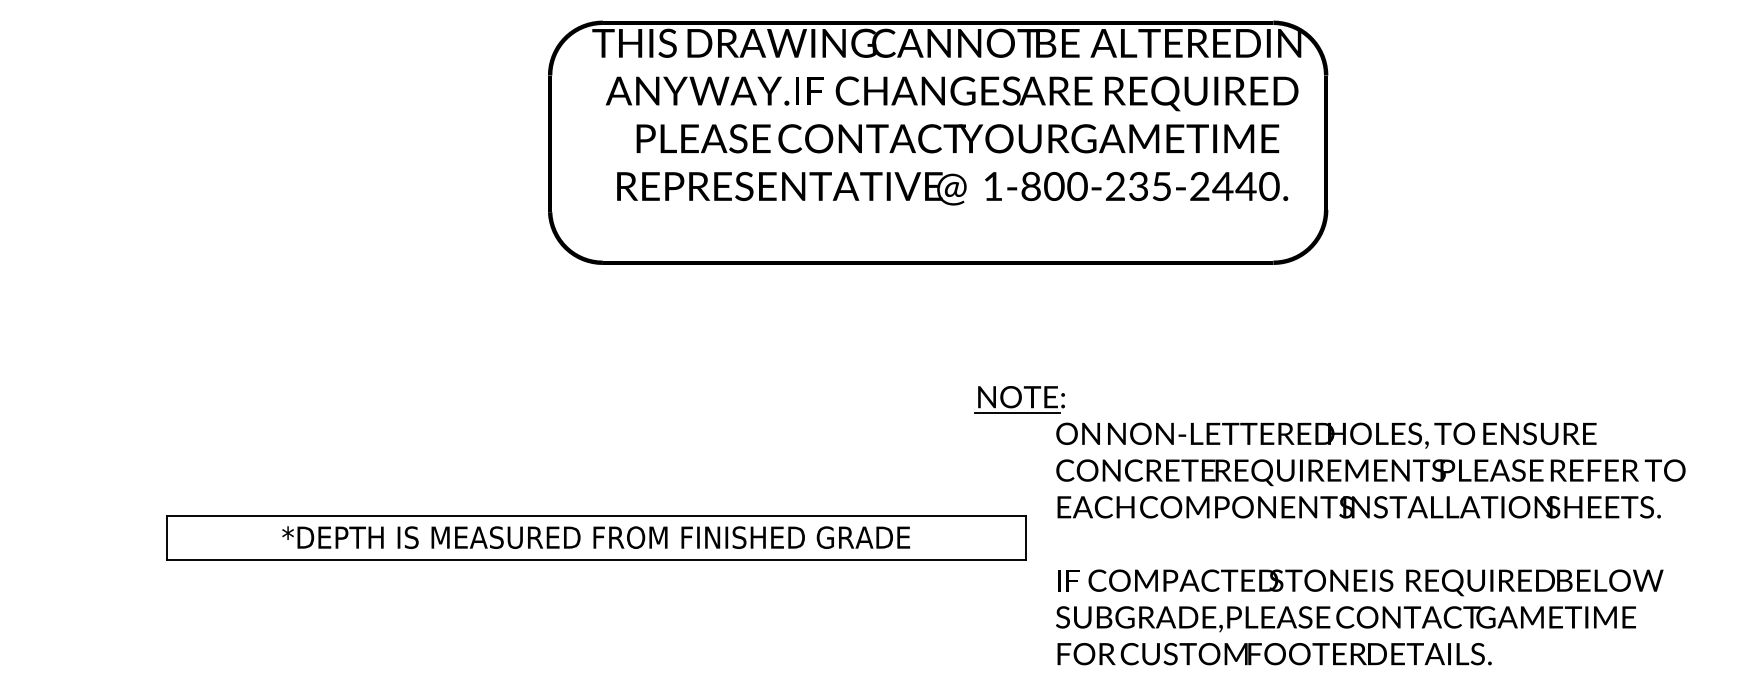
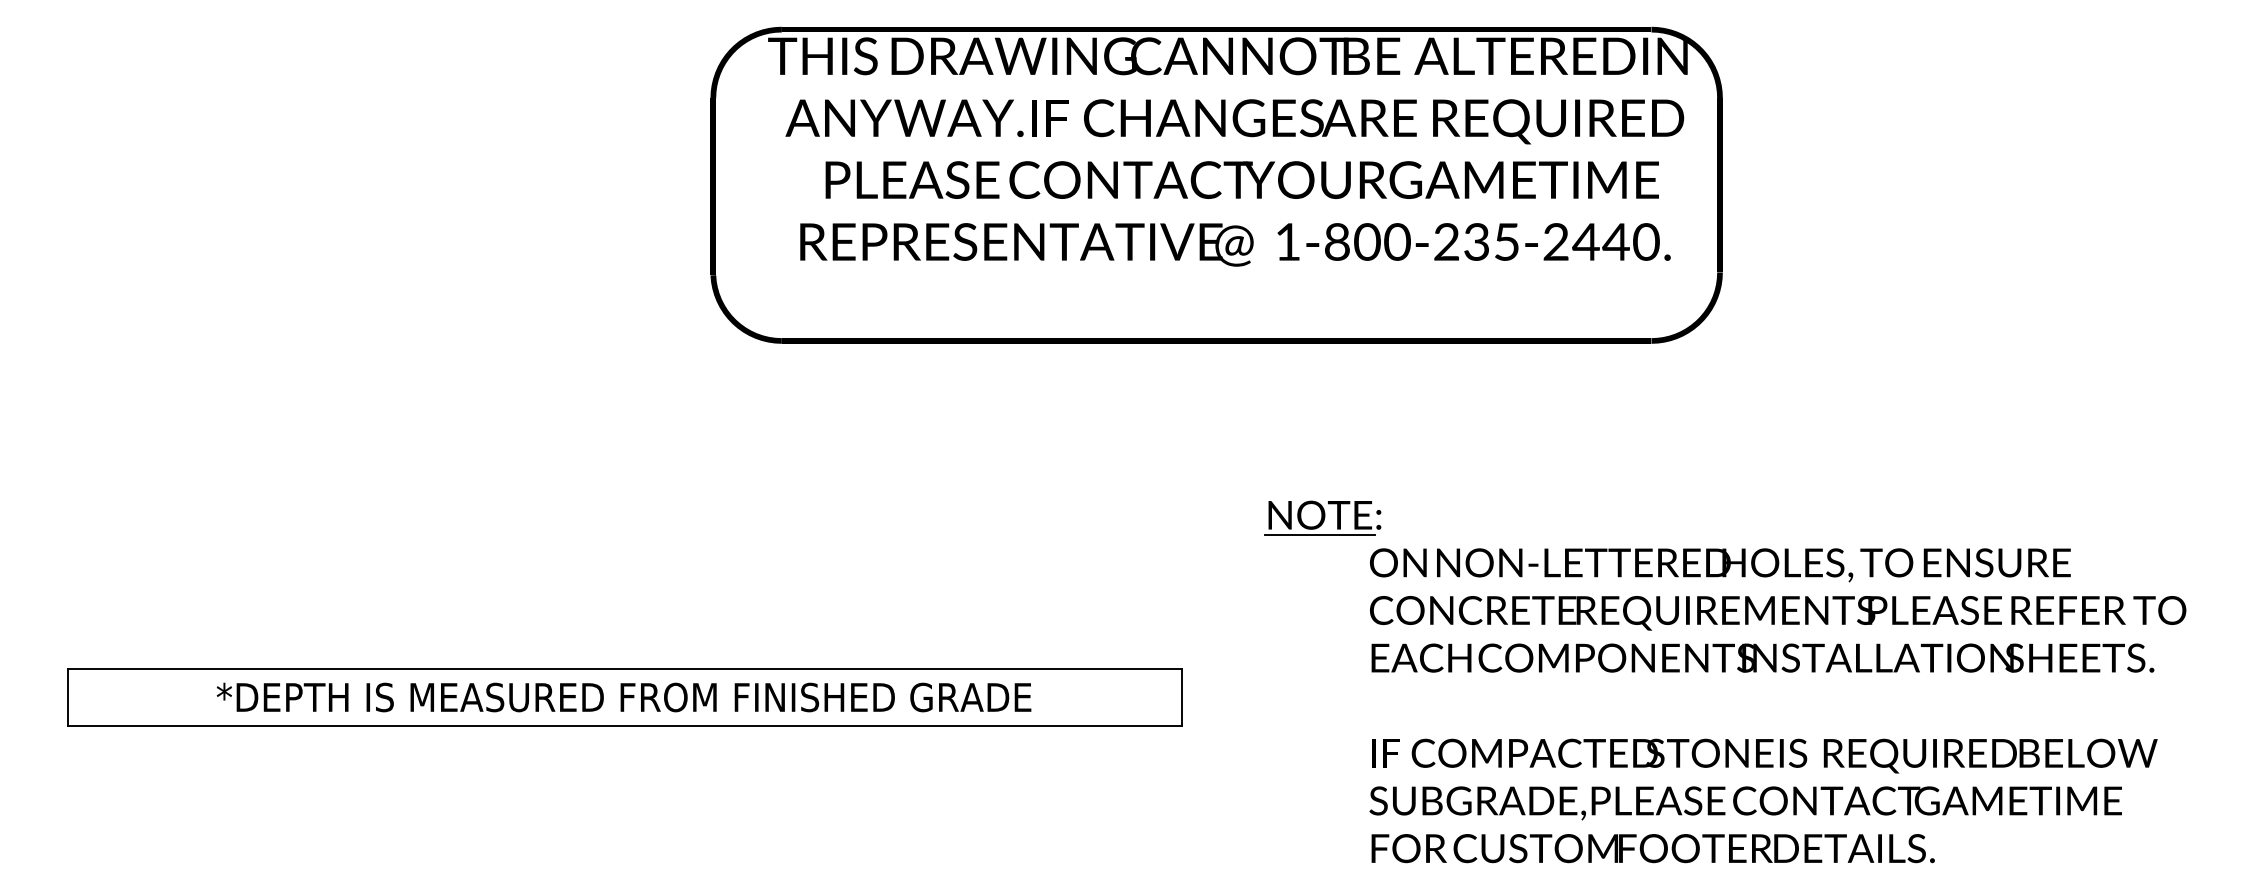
part: (596, 537) -> (624, 697), moved

